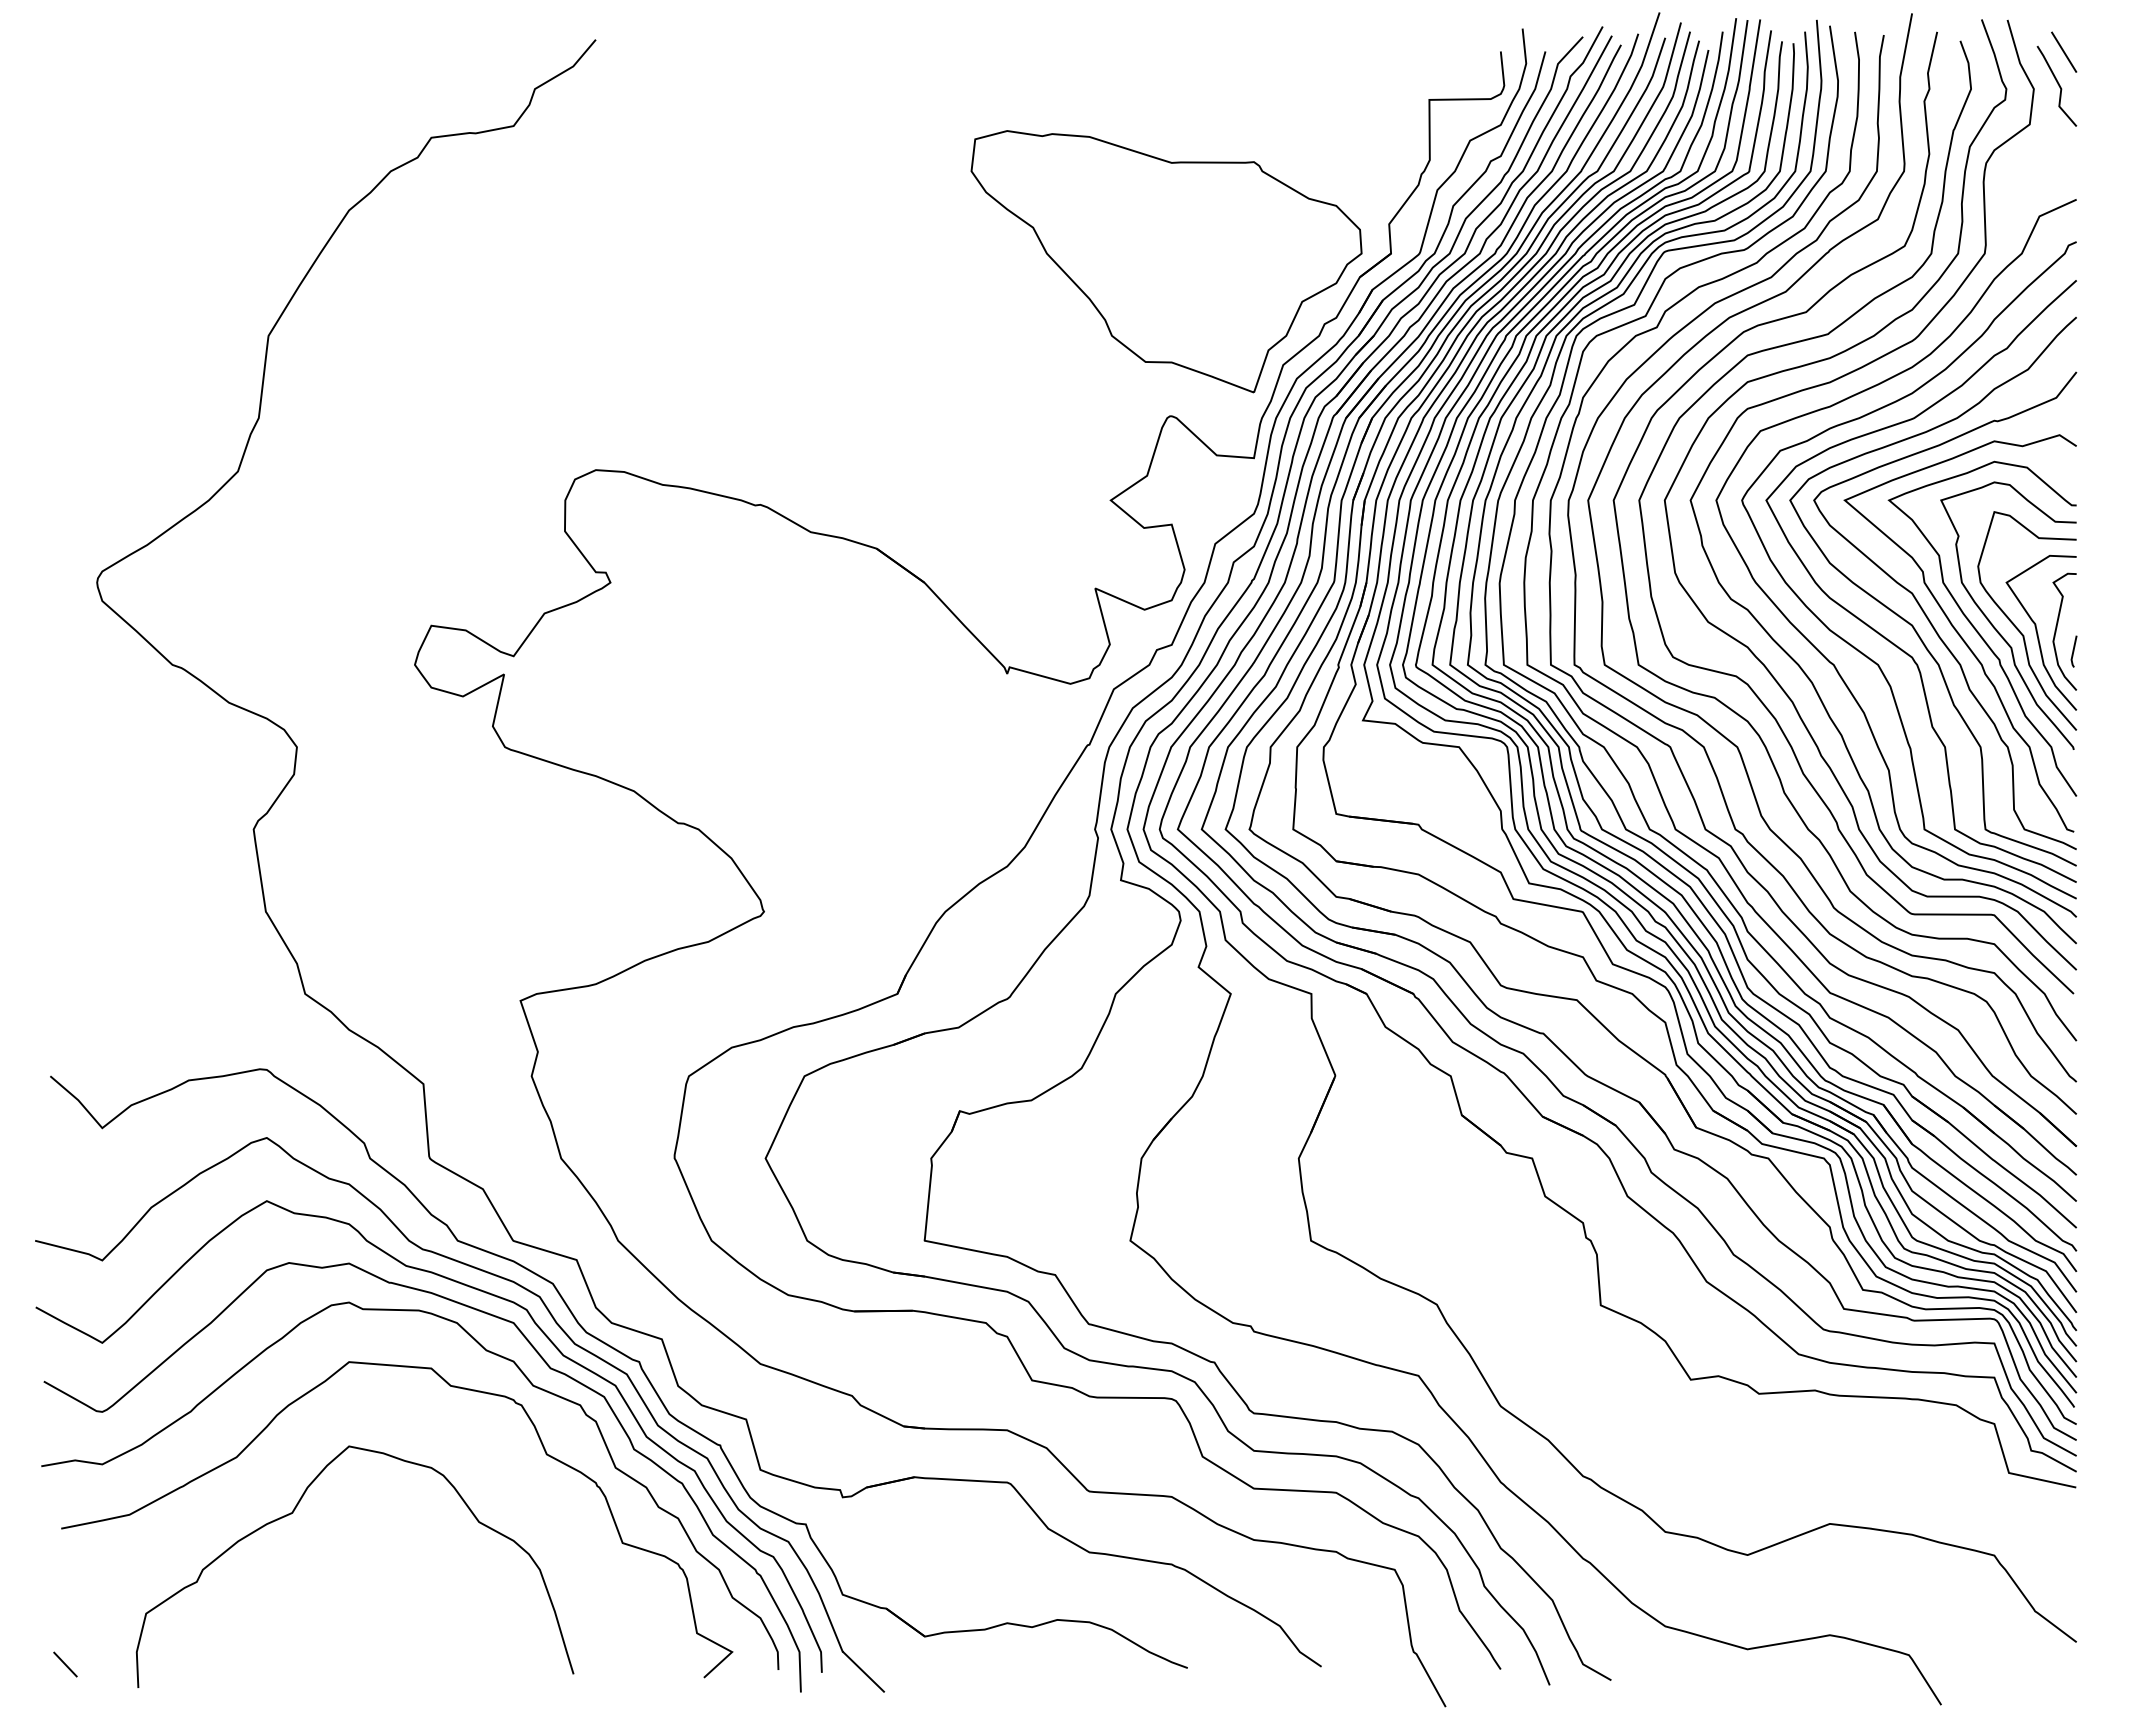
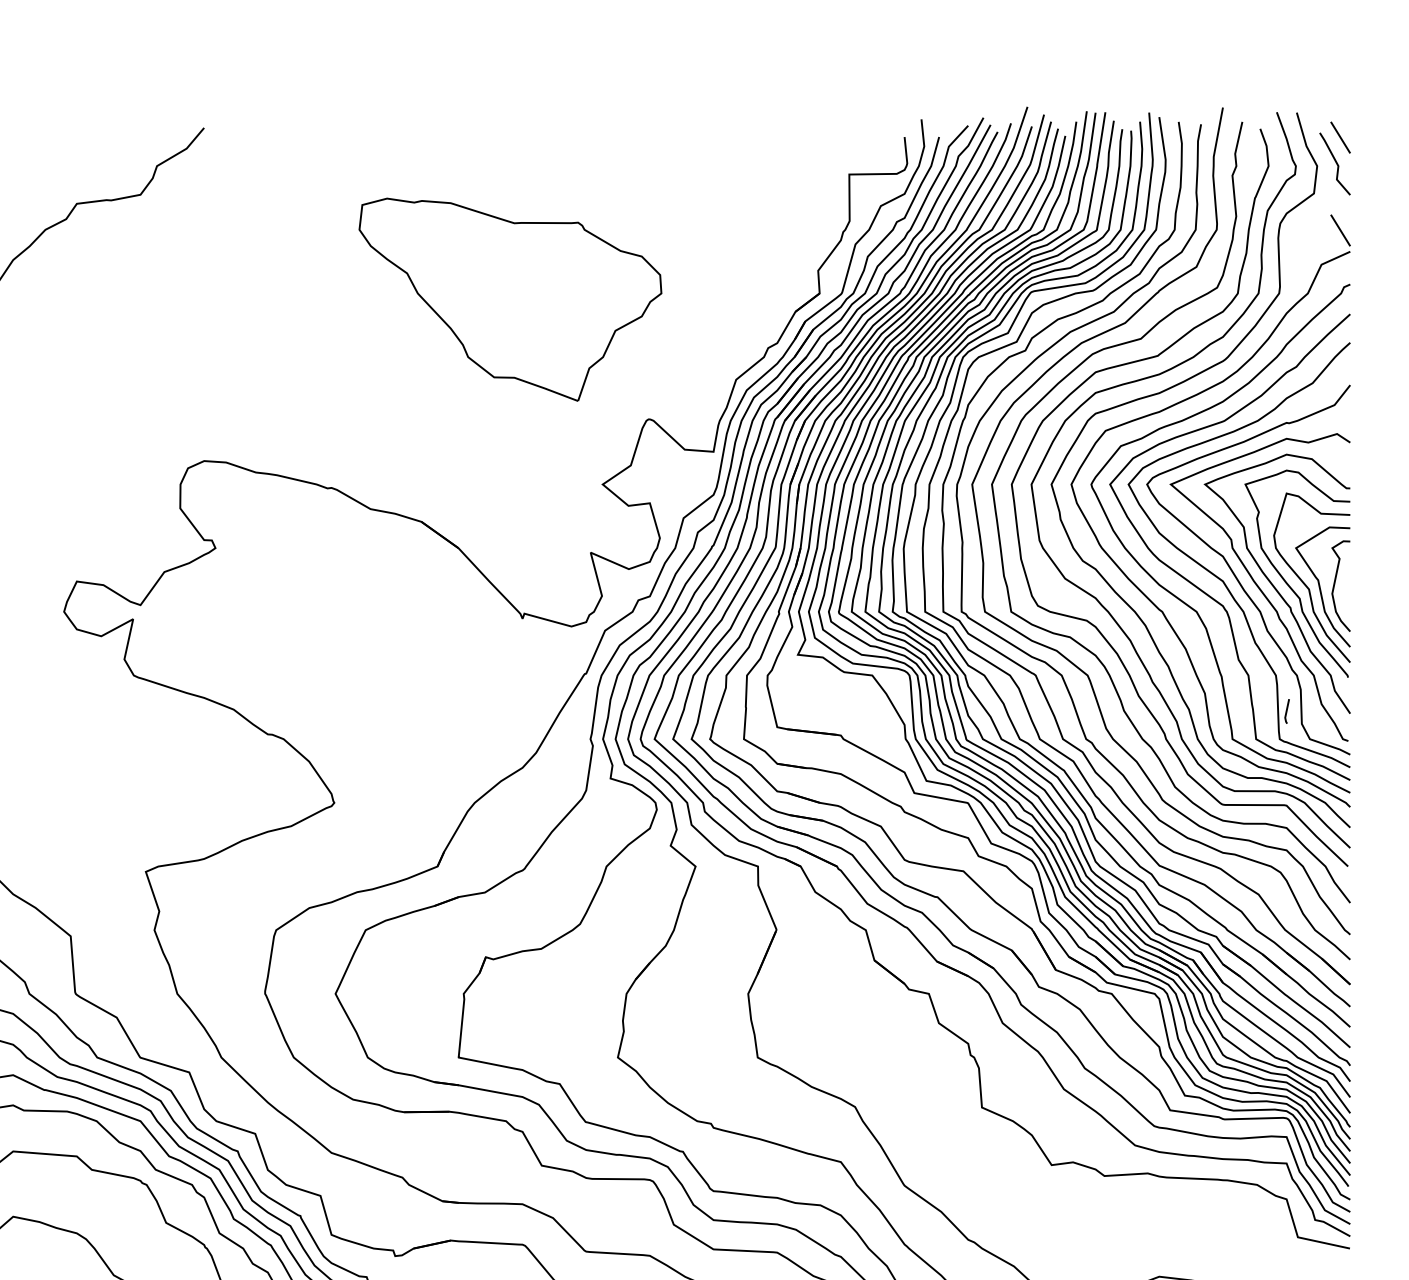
line: (2064, 171) -> (1340, 229), added
part: (1166, 261) -> (510, 299), moved
line: (2073, 651) -> (1286, 711), moved

